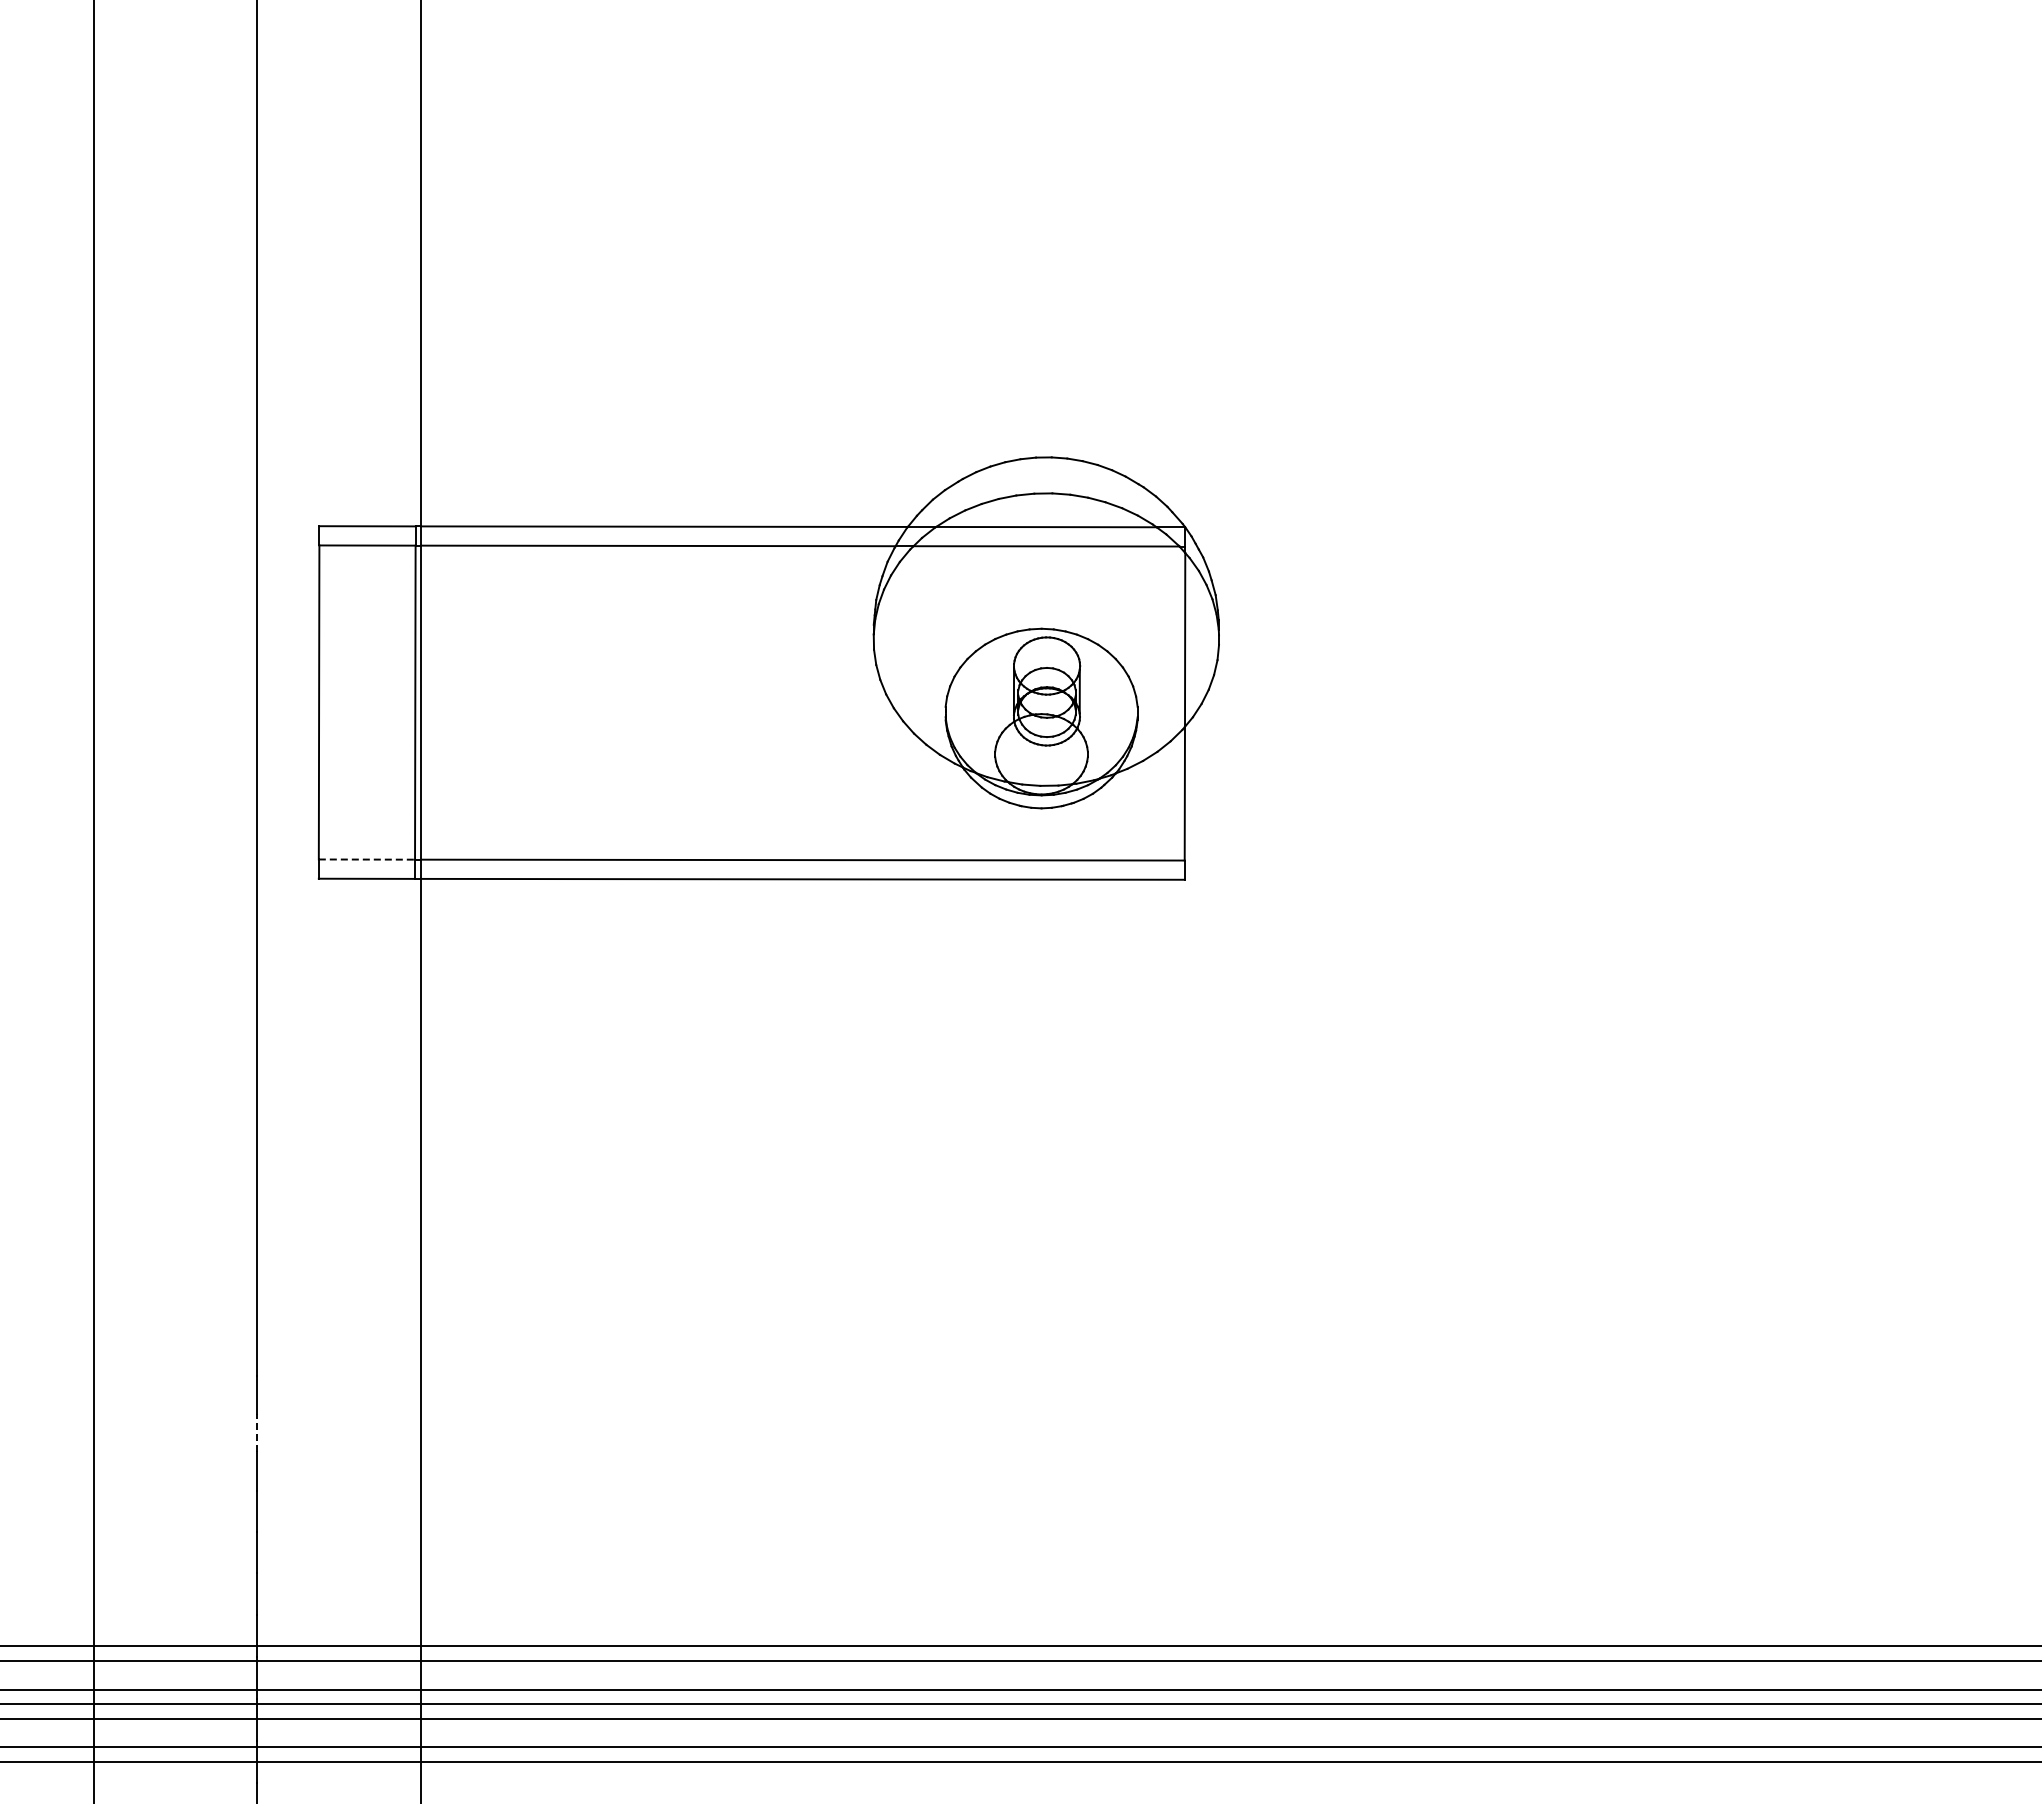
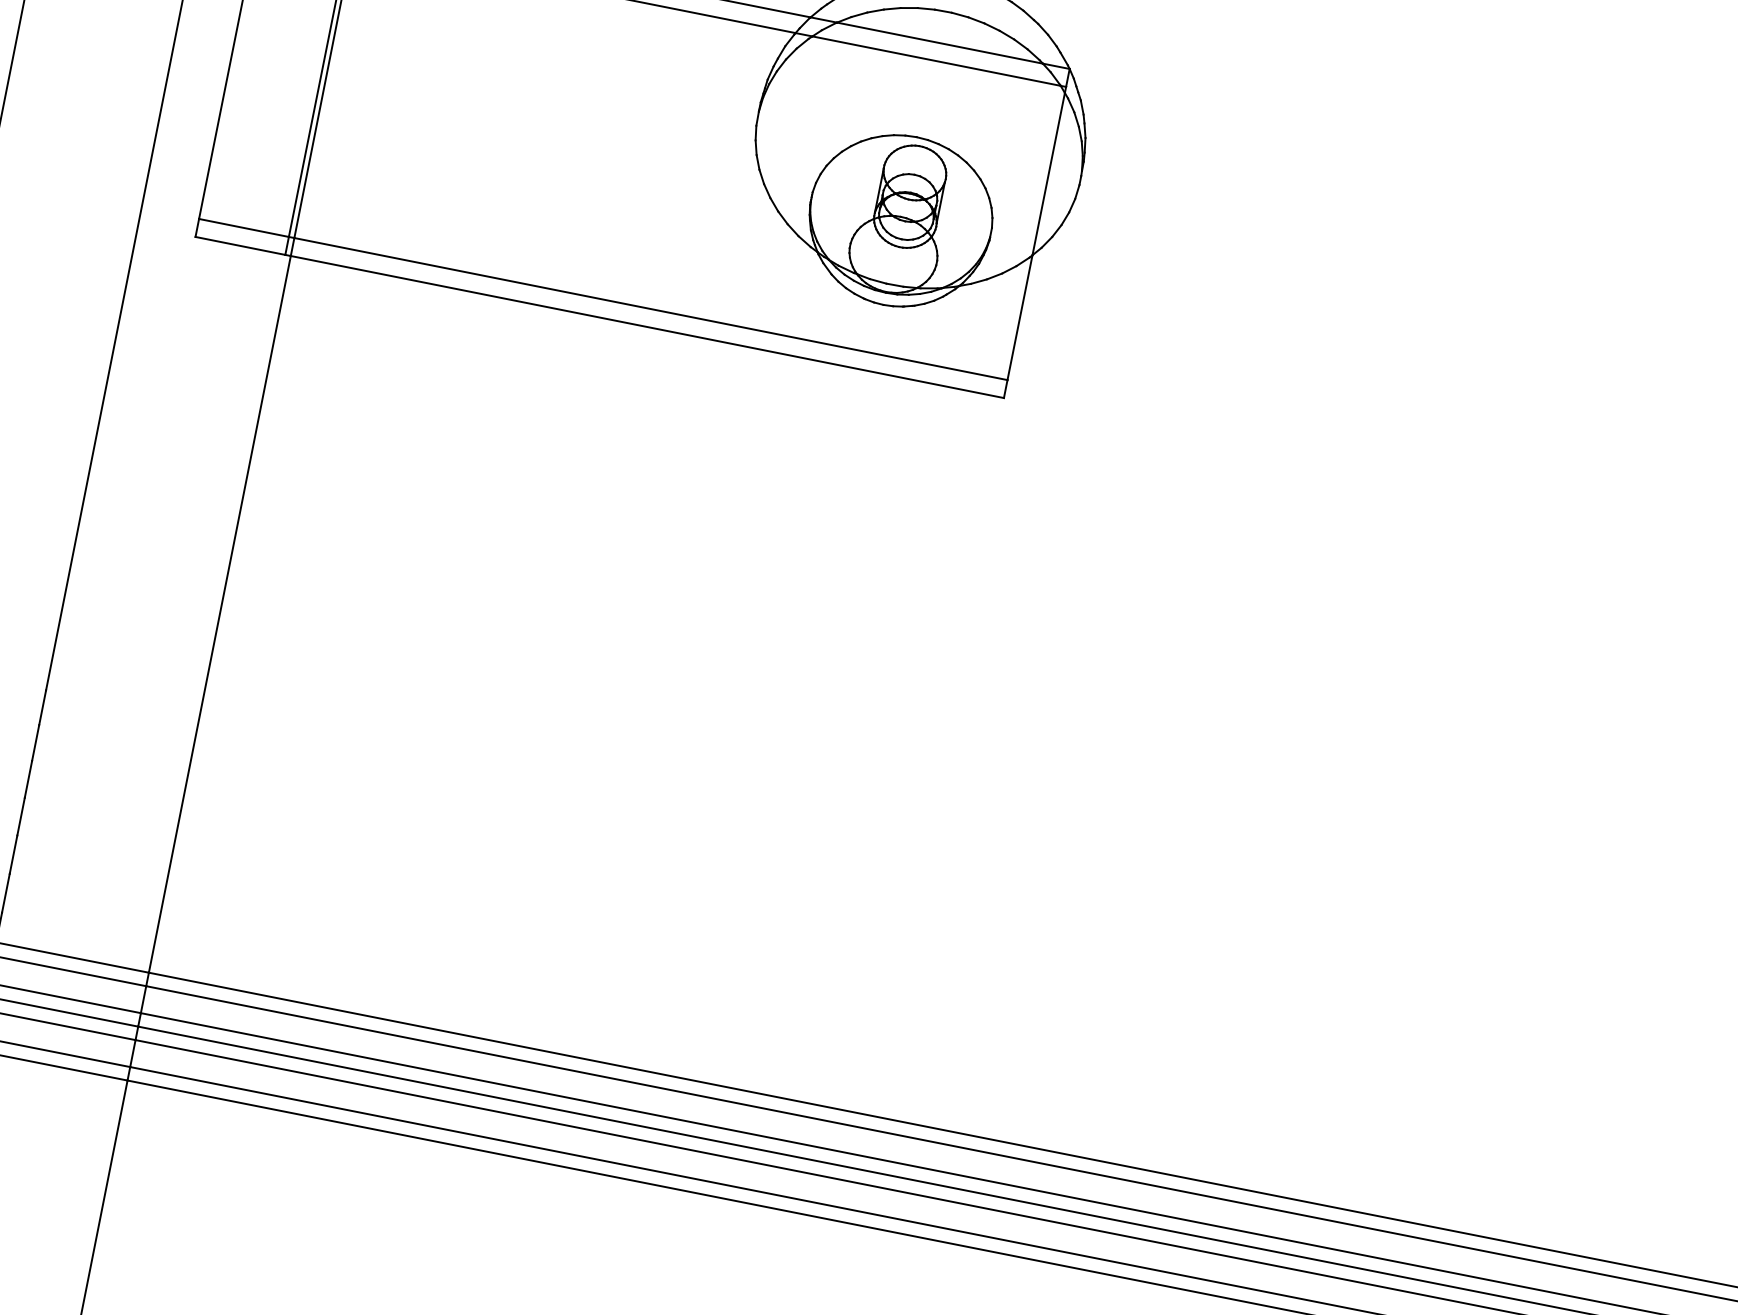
line: (367, 859) -> (244, 228), dashed -> solid
line: (257, 1432) -> (35, 742), dashed -> solid

